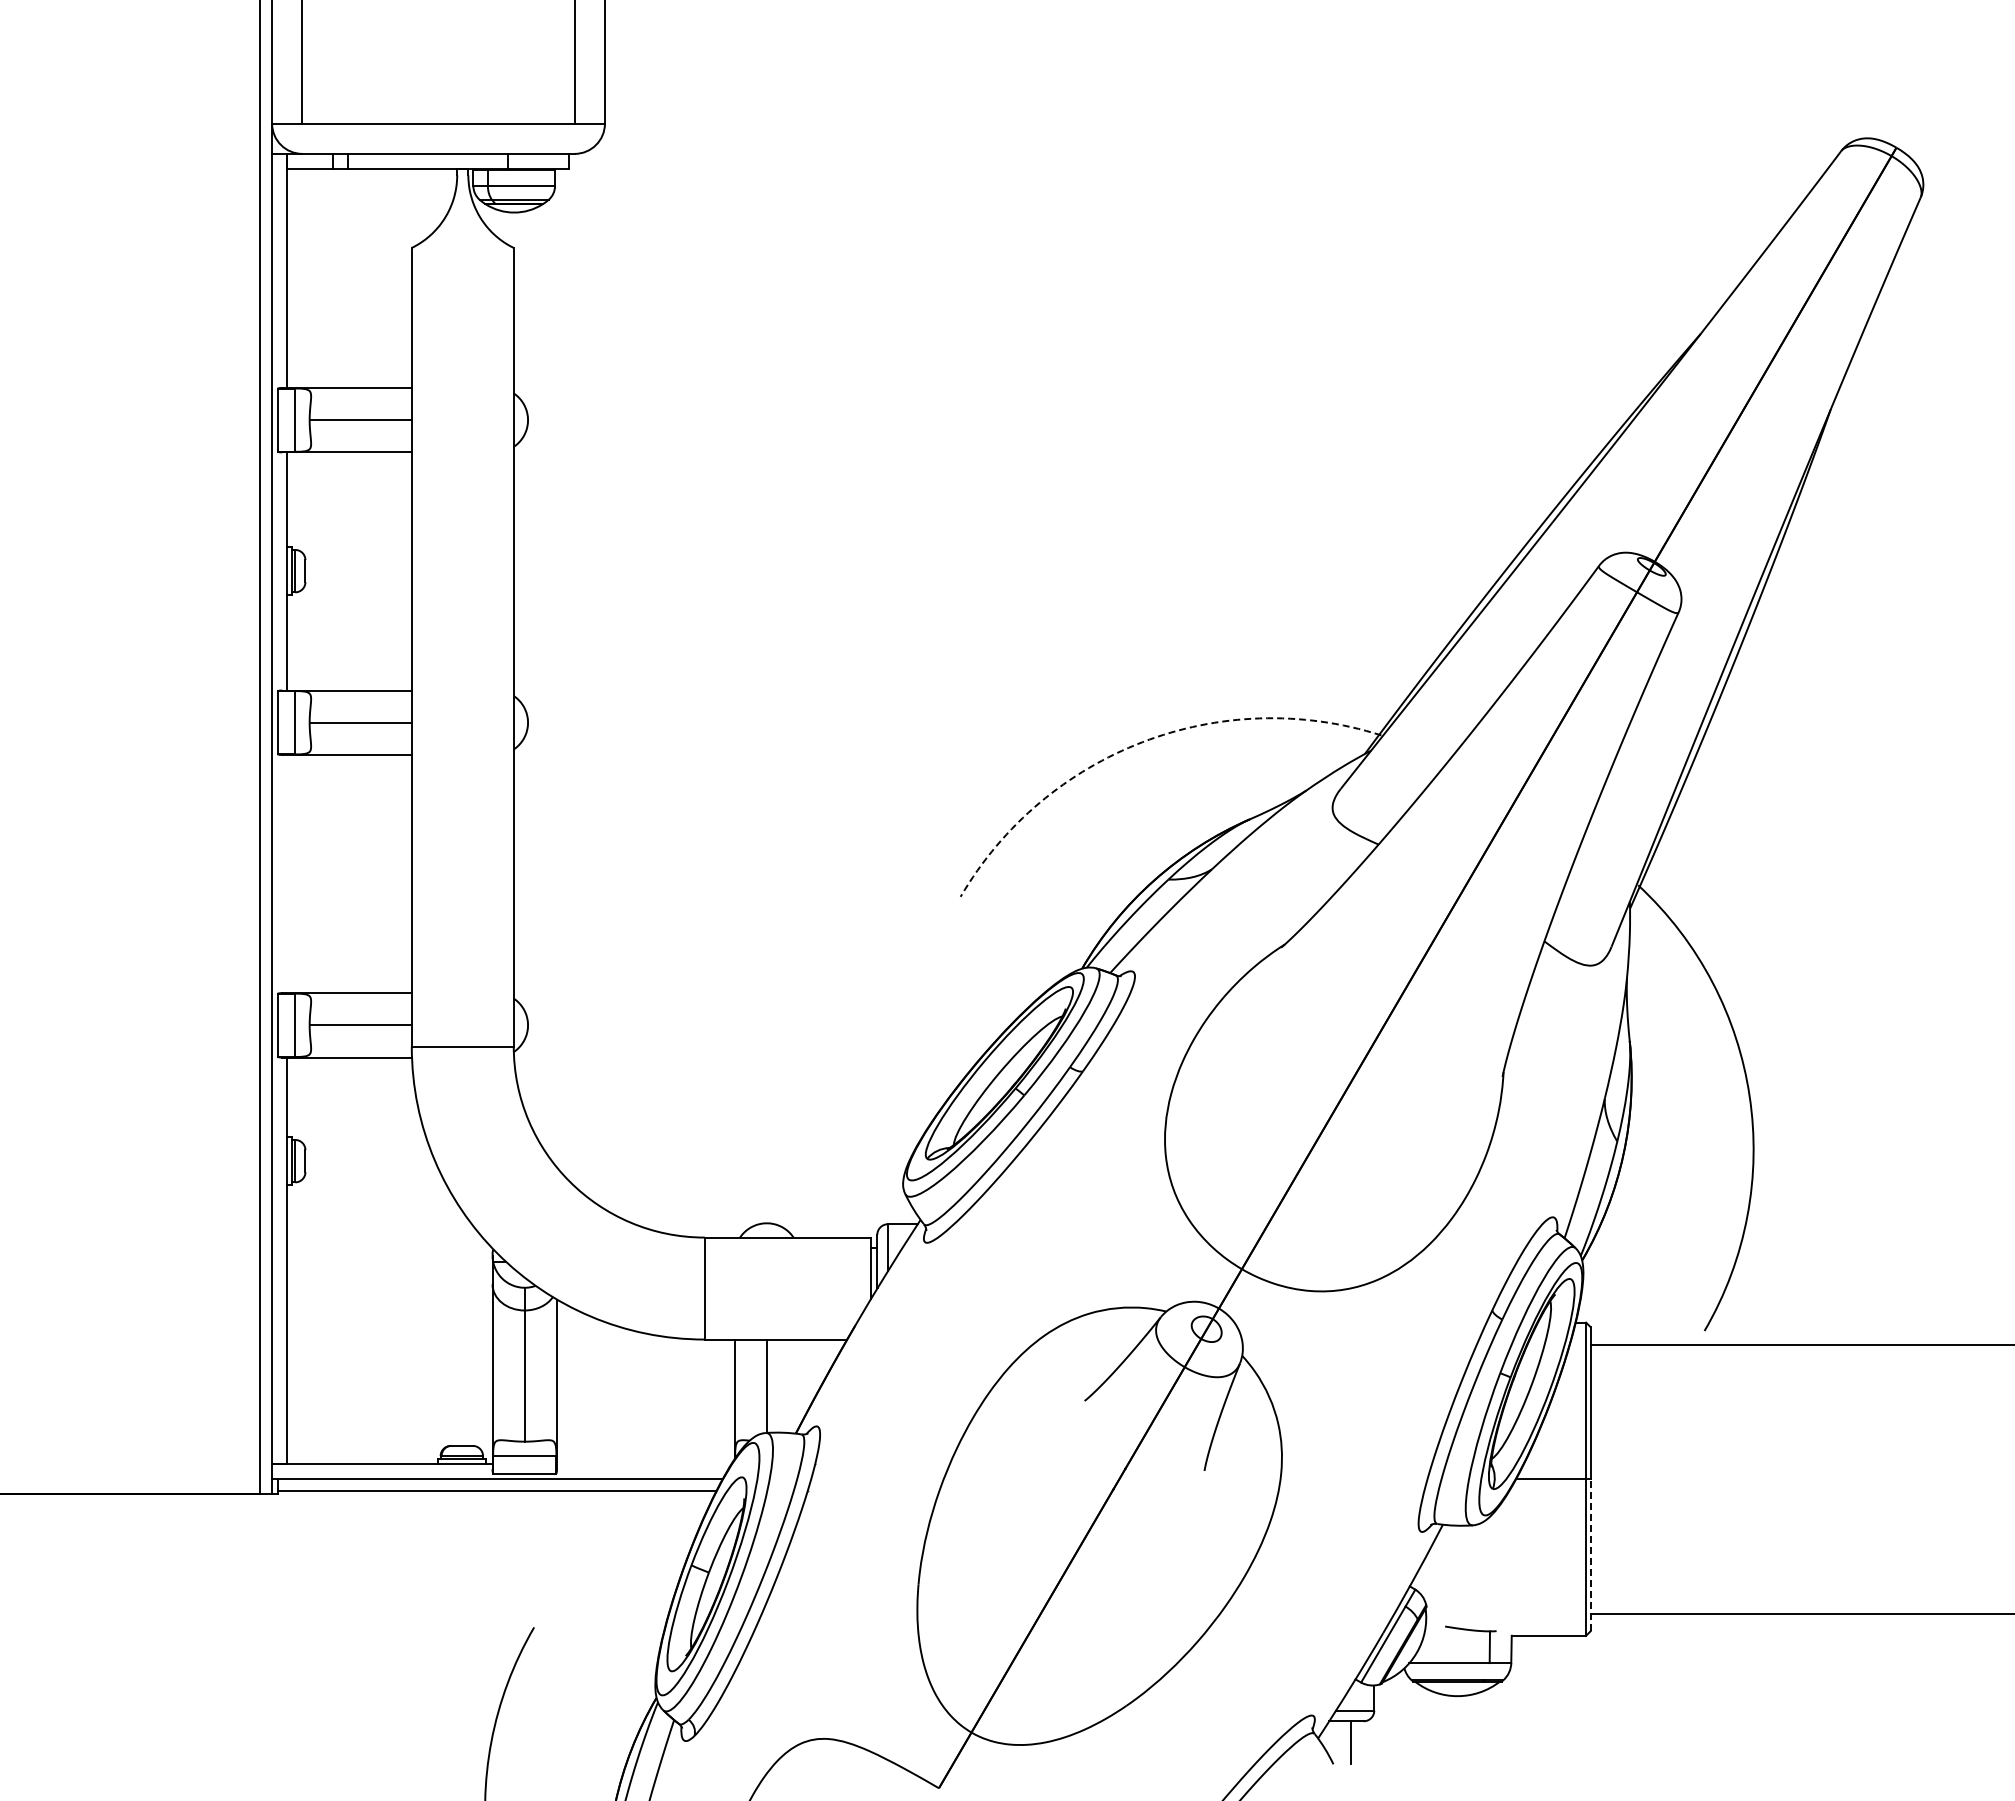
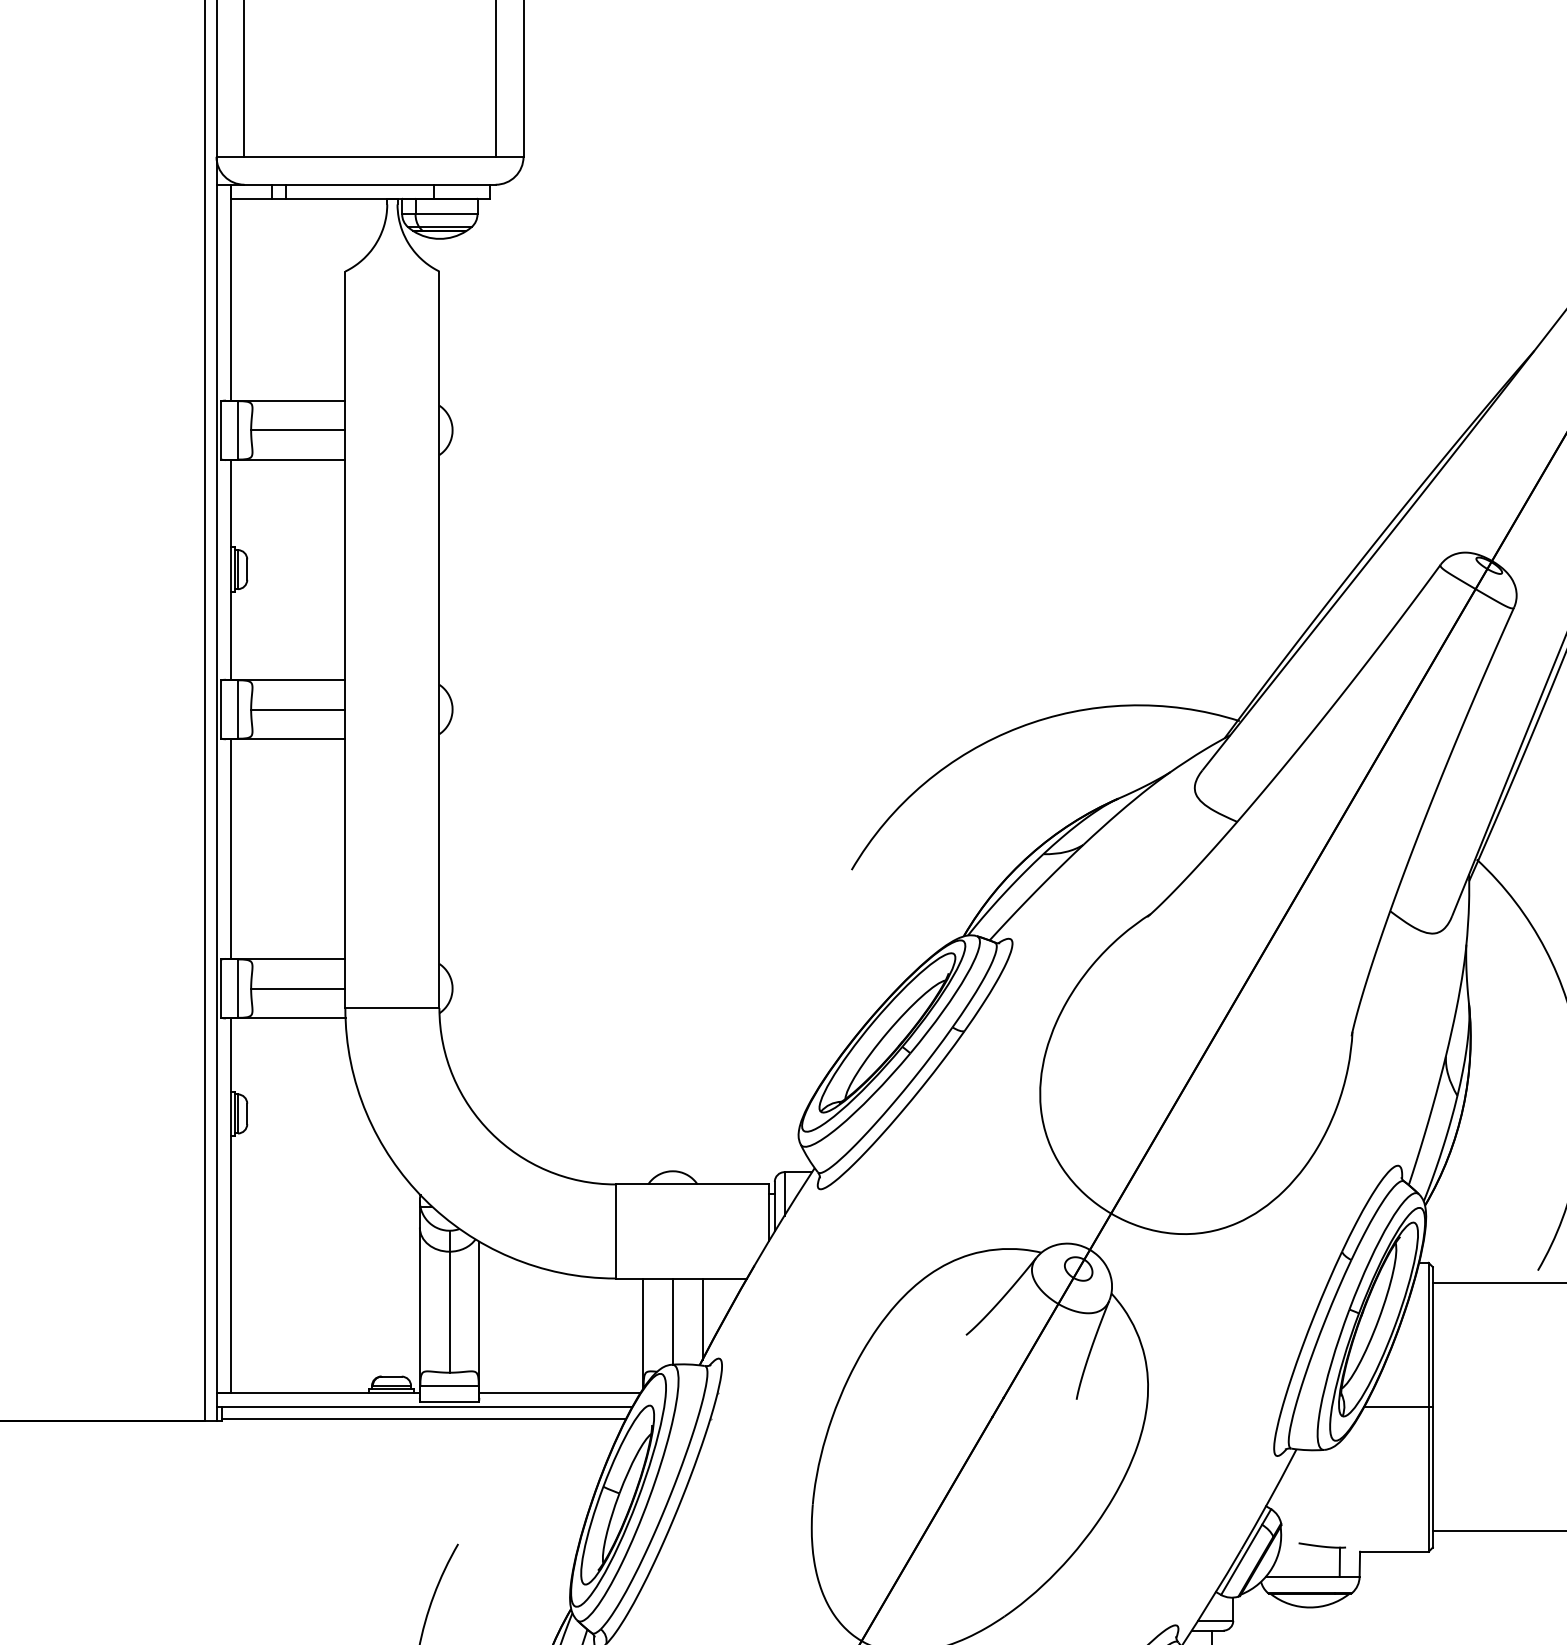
arc: (1142, 742) -> (1019, 727), dashed -> solid
line: (287, 873) -> (230, 848), added
line: (799, 1383) -> (703, 1319), added
line: (643, 1464) -> (559, 1393), added
line: (1590, 1554) -> (1432, 1476), dashed -> solid

